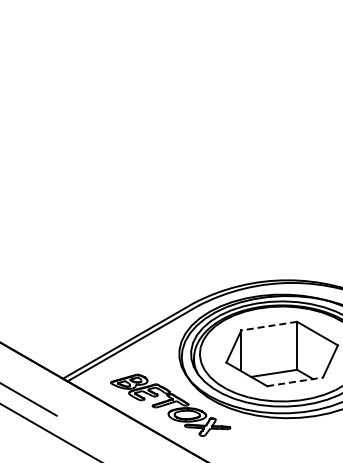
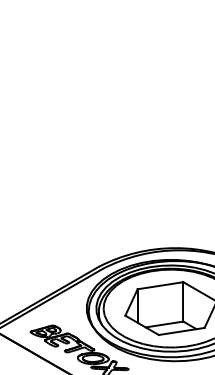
line: (268, 326) -> (159, 286), dashed -> solid
line: (295, 381) -> (182, 331), dashed -> solid

